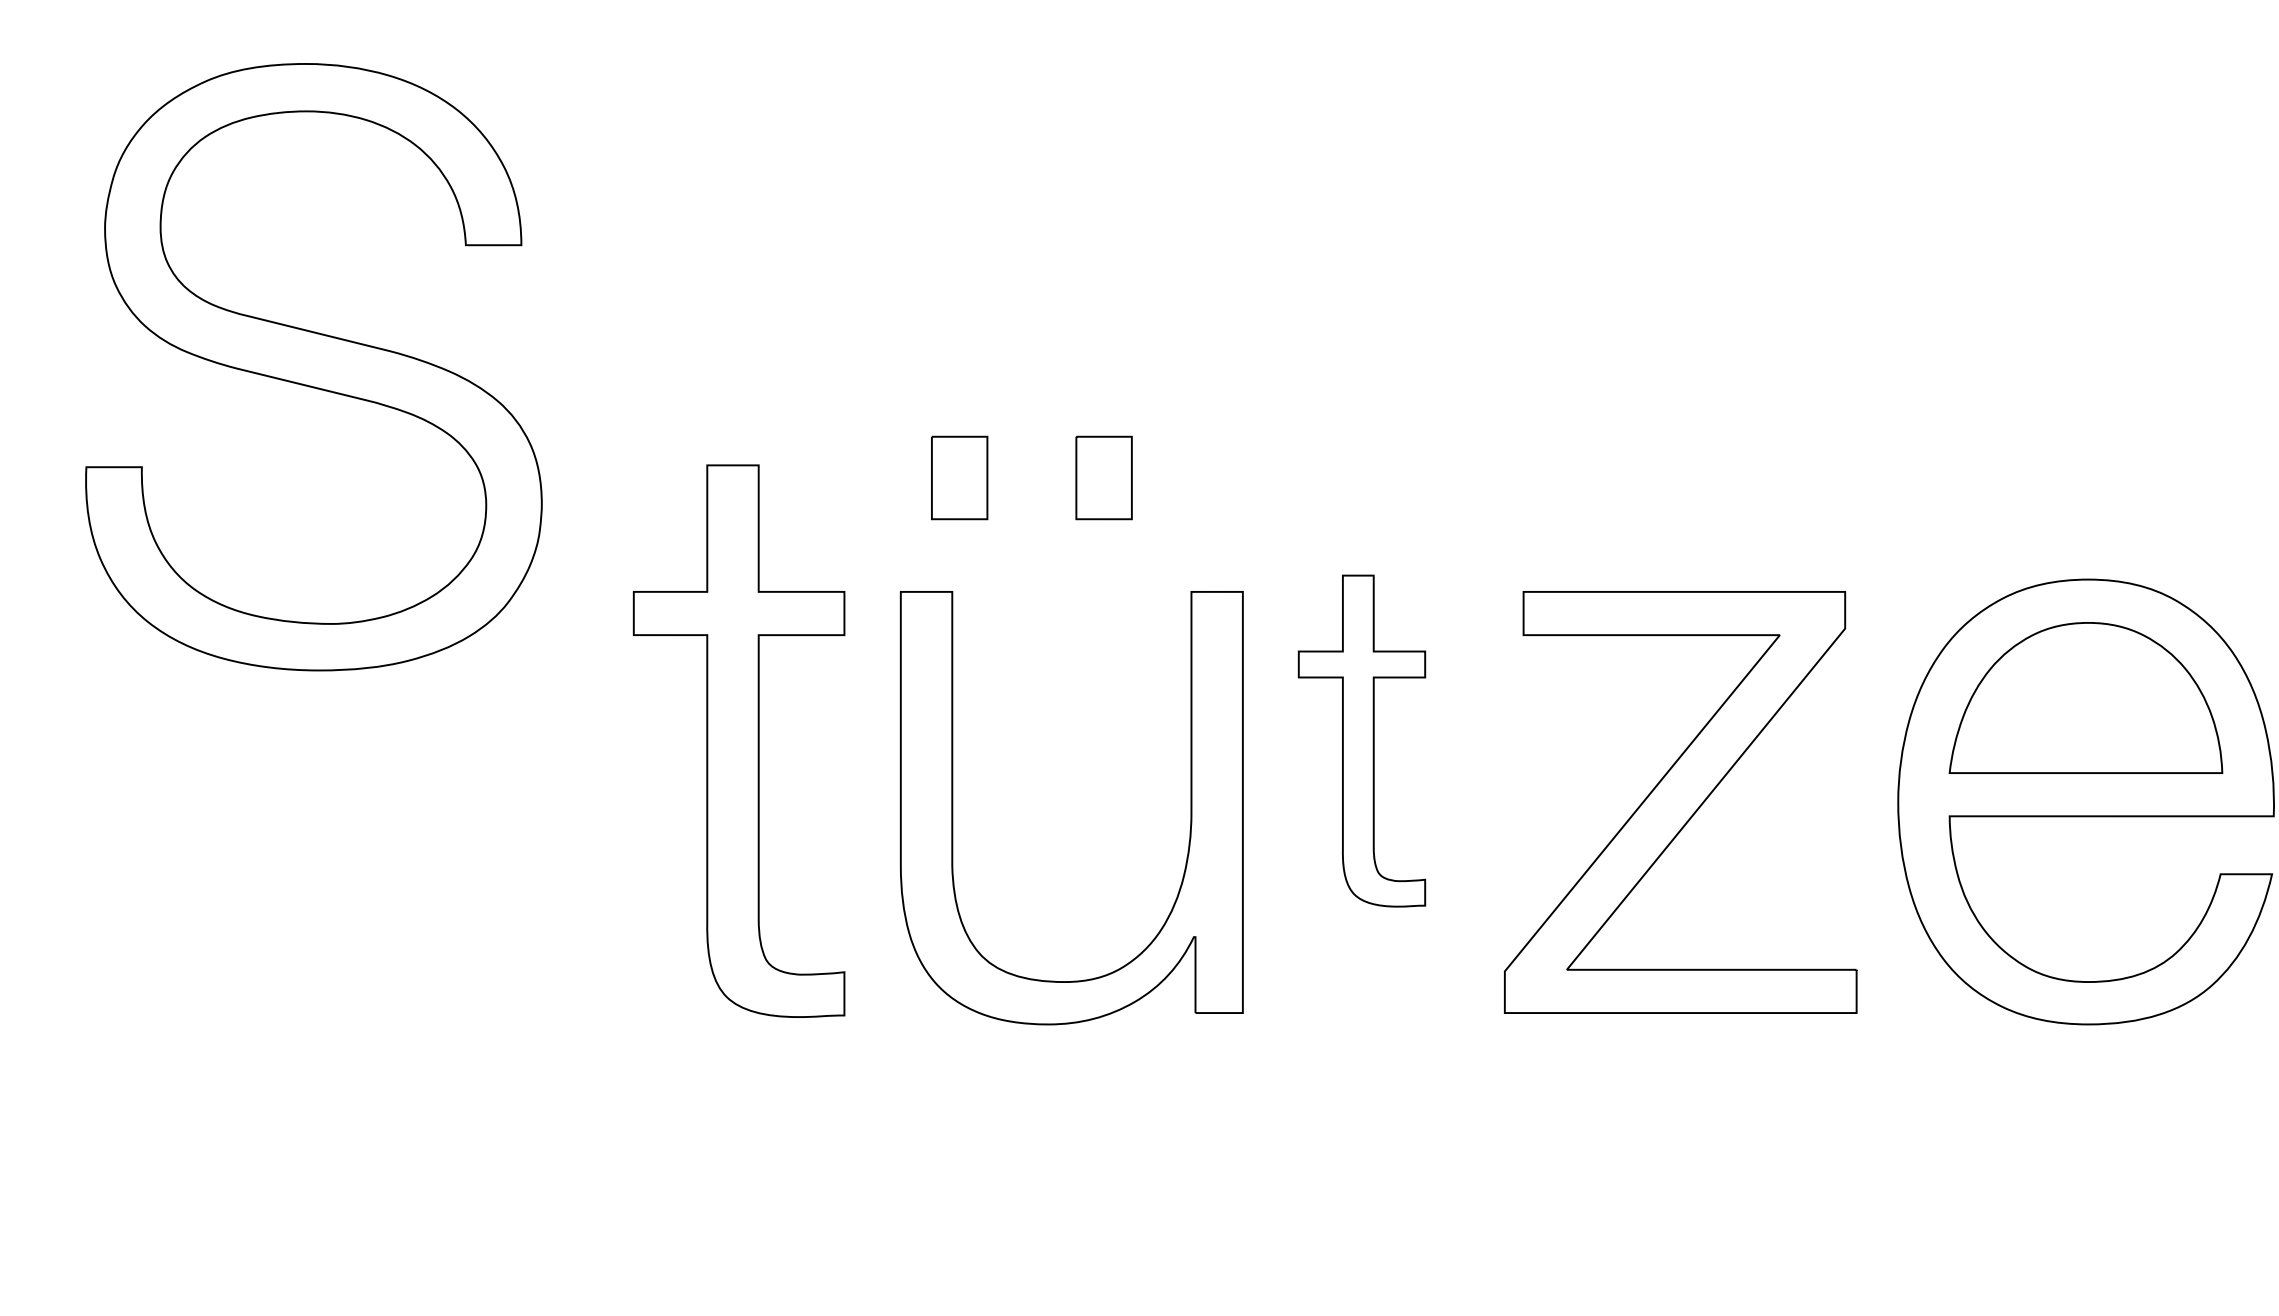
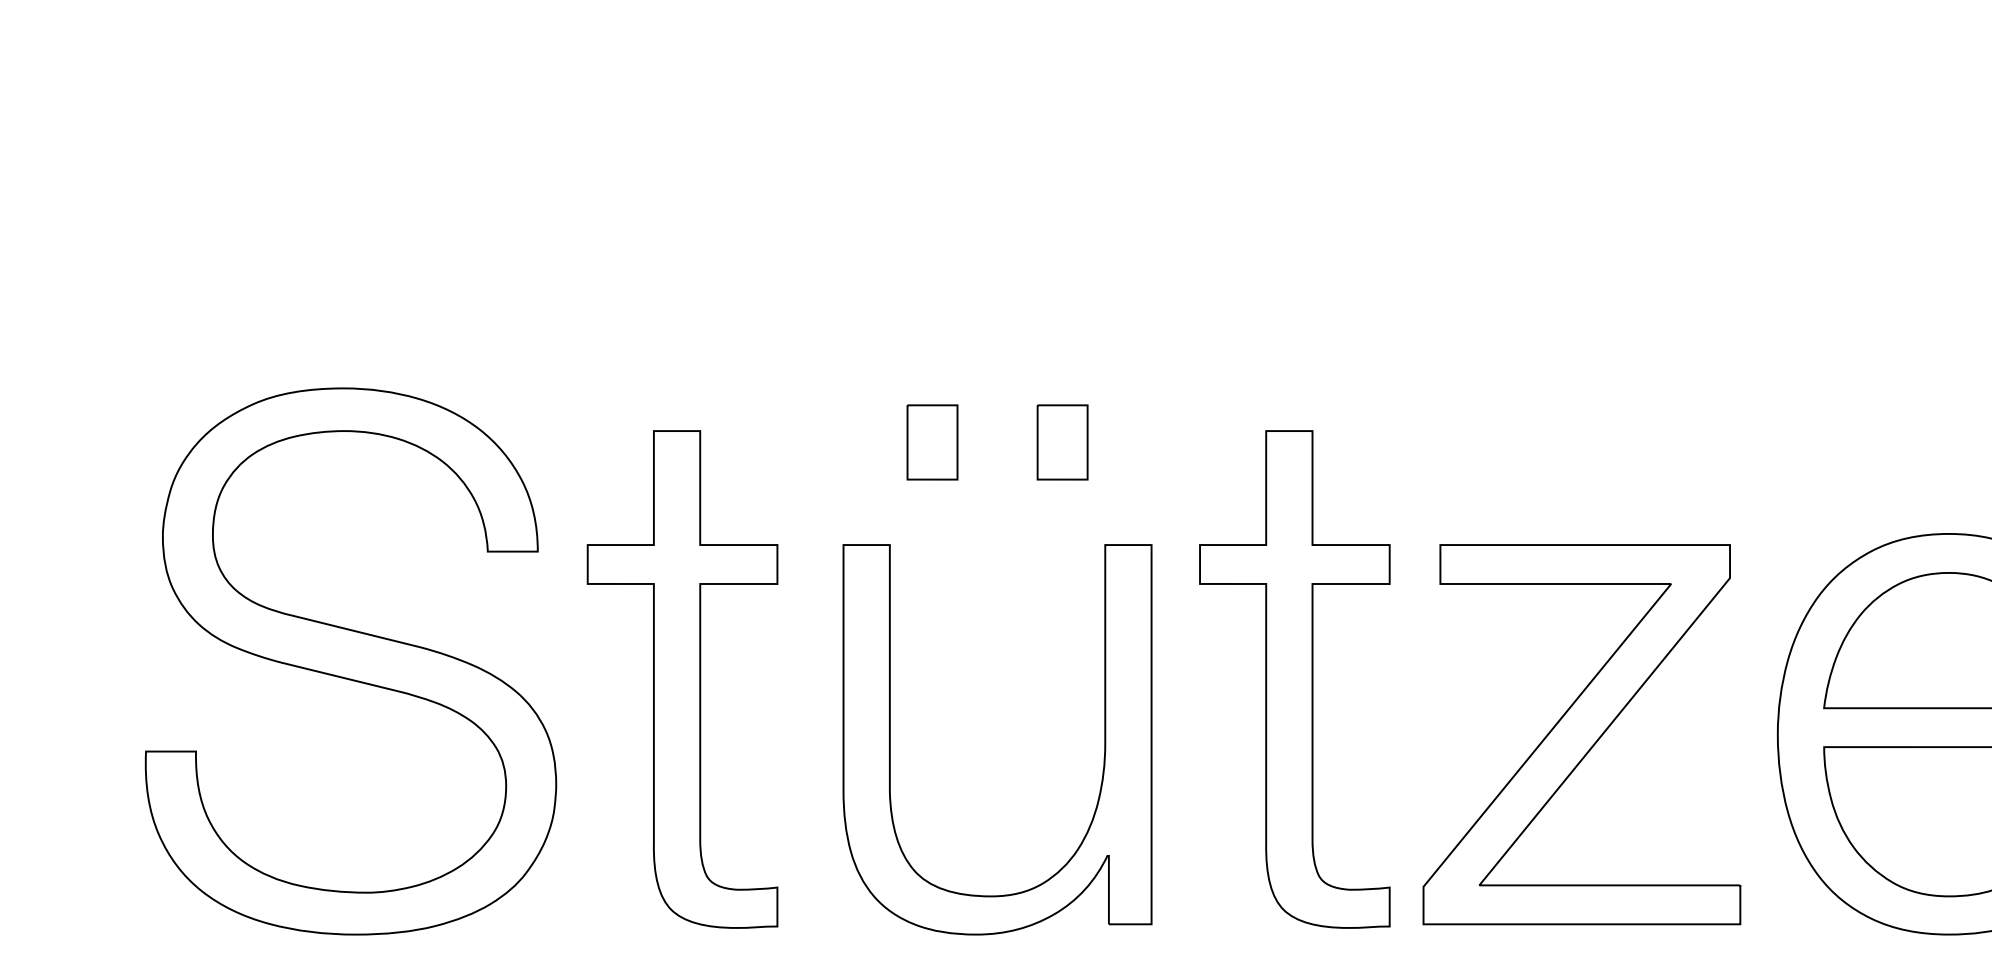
part: (313, 367) -> (350, 661), moved
part: (738, 740) -> (682, 678), moved
part: (1361, 740) -> (1294, 678), size x1.67
part: (953, 808) -> (890, 740), moved

